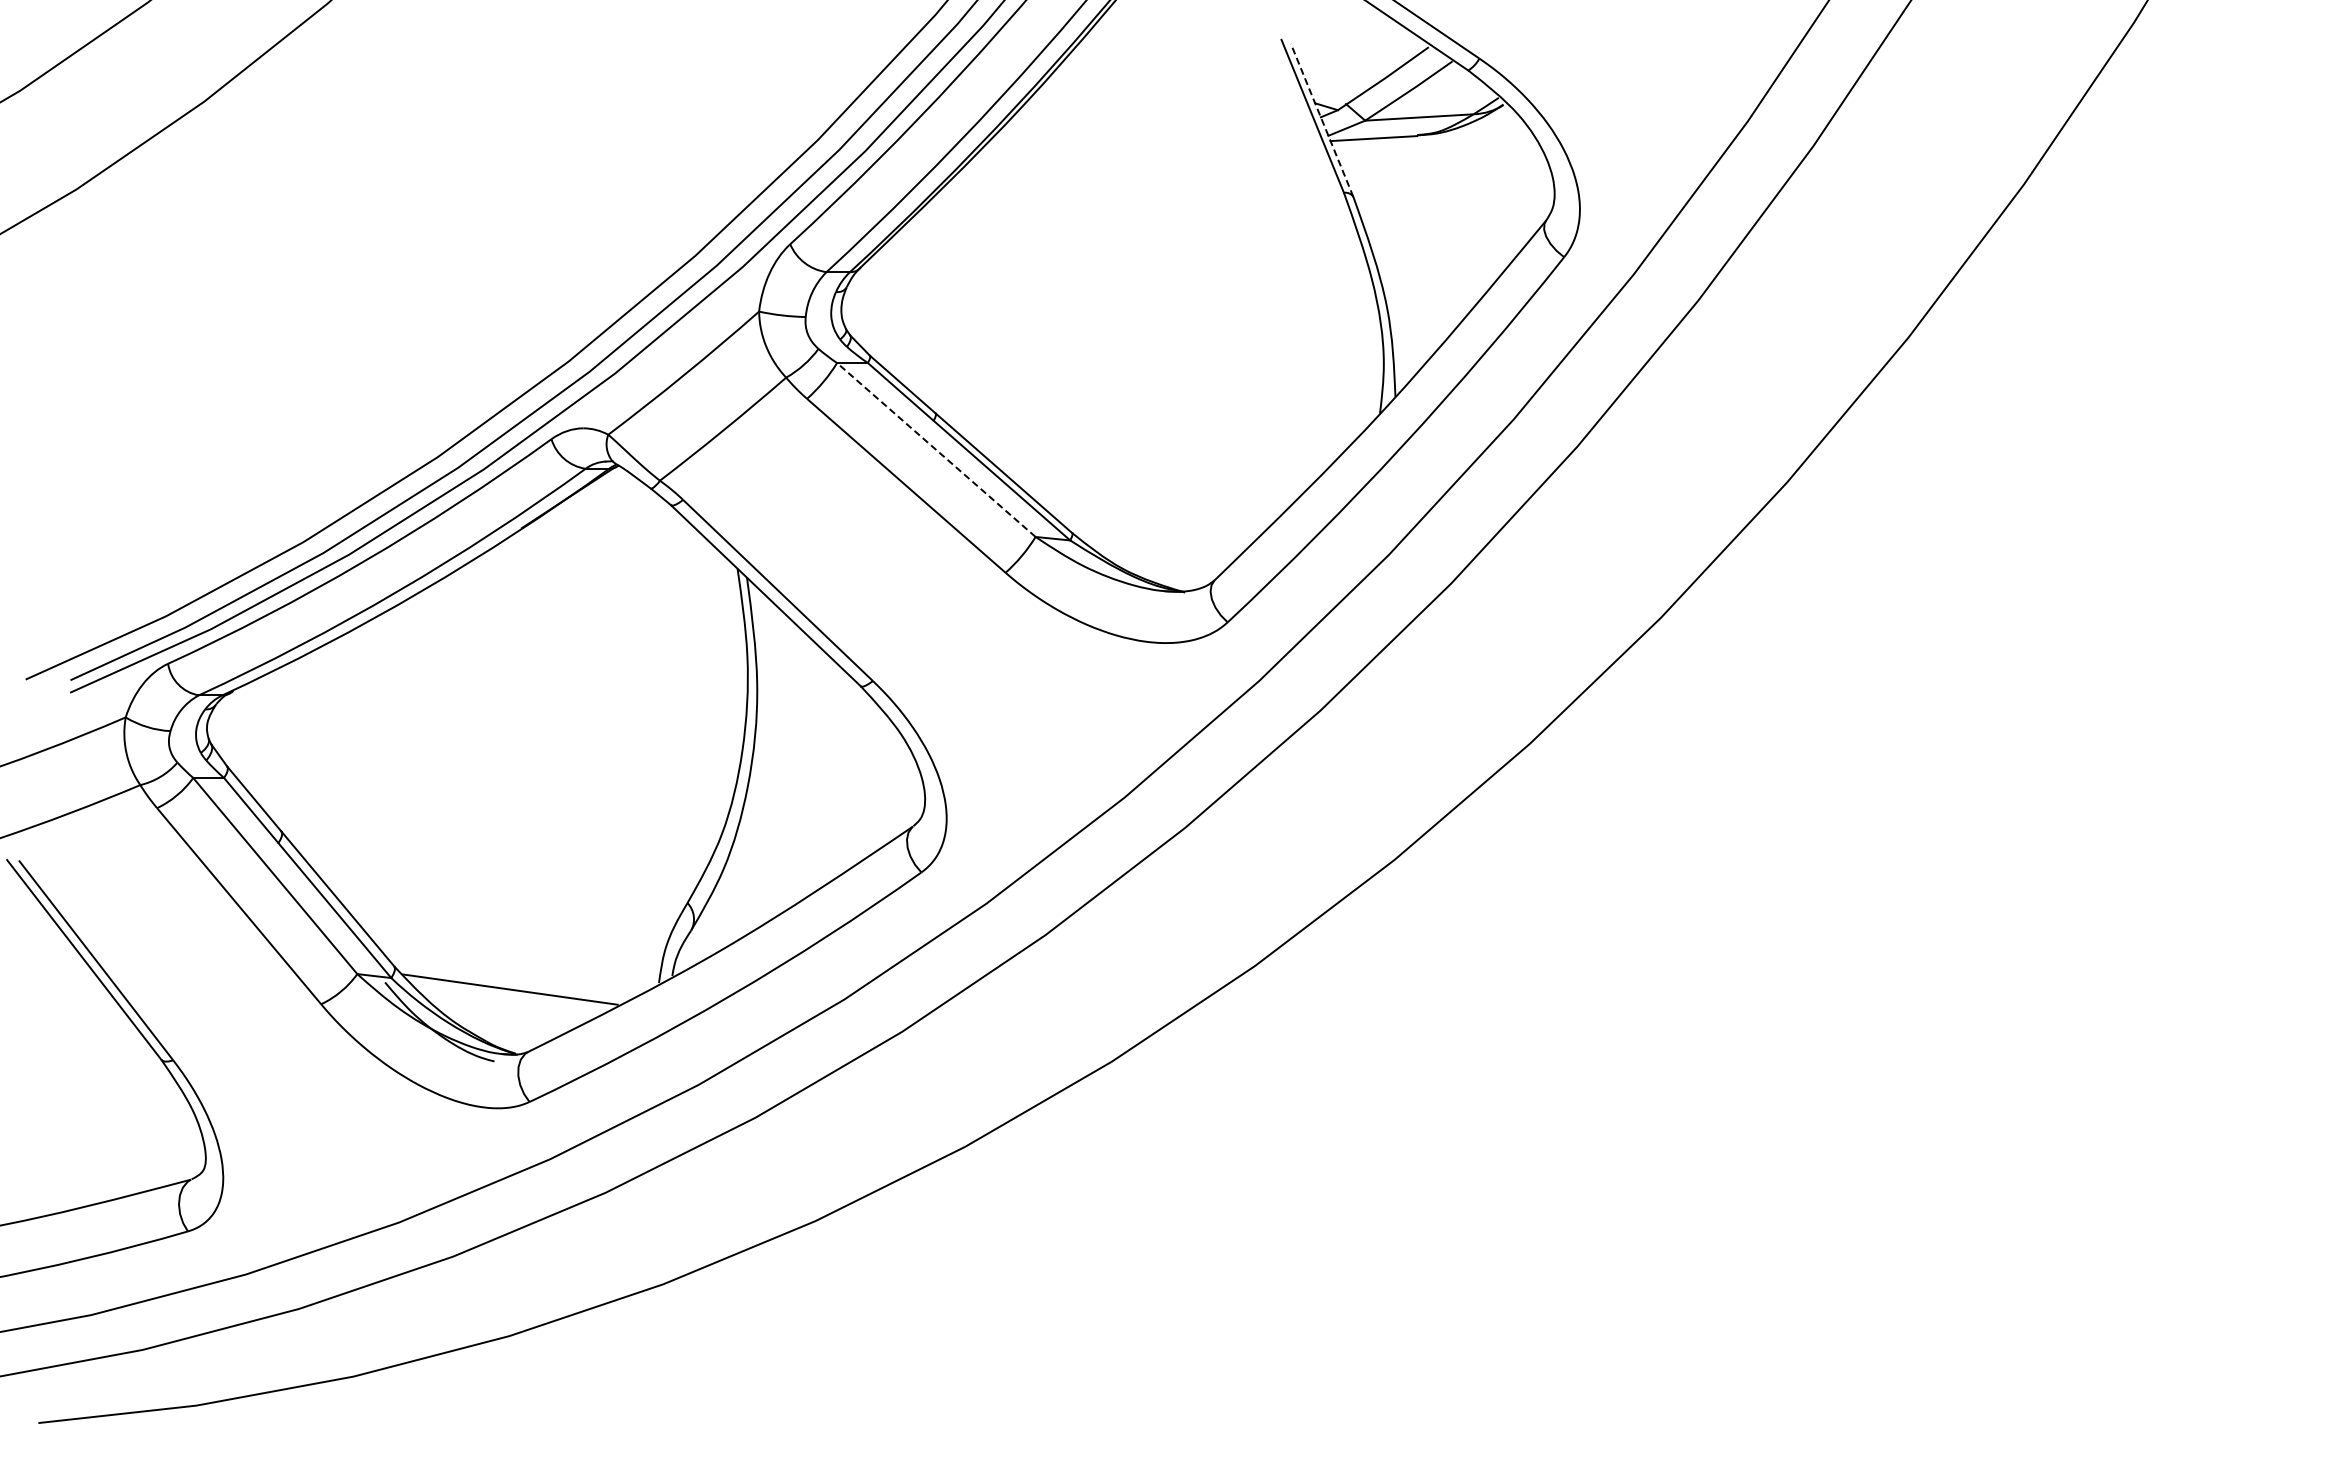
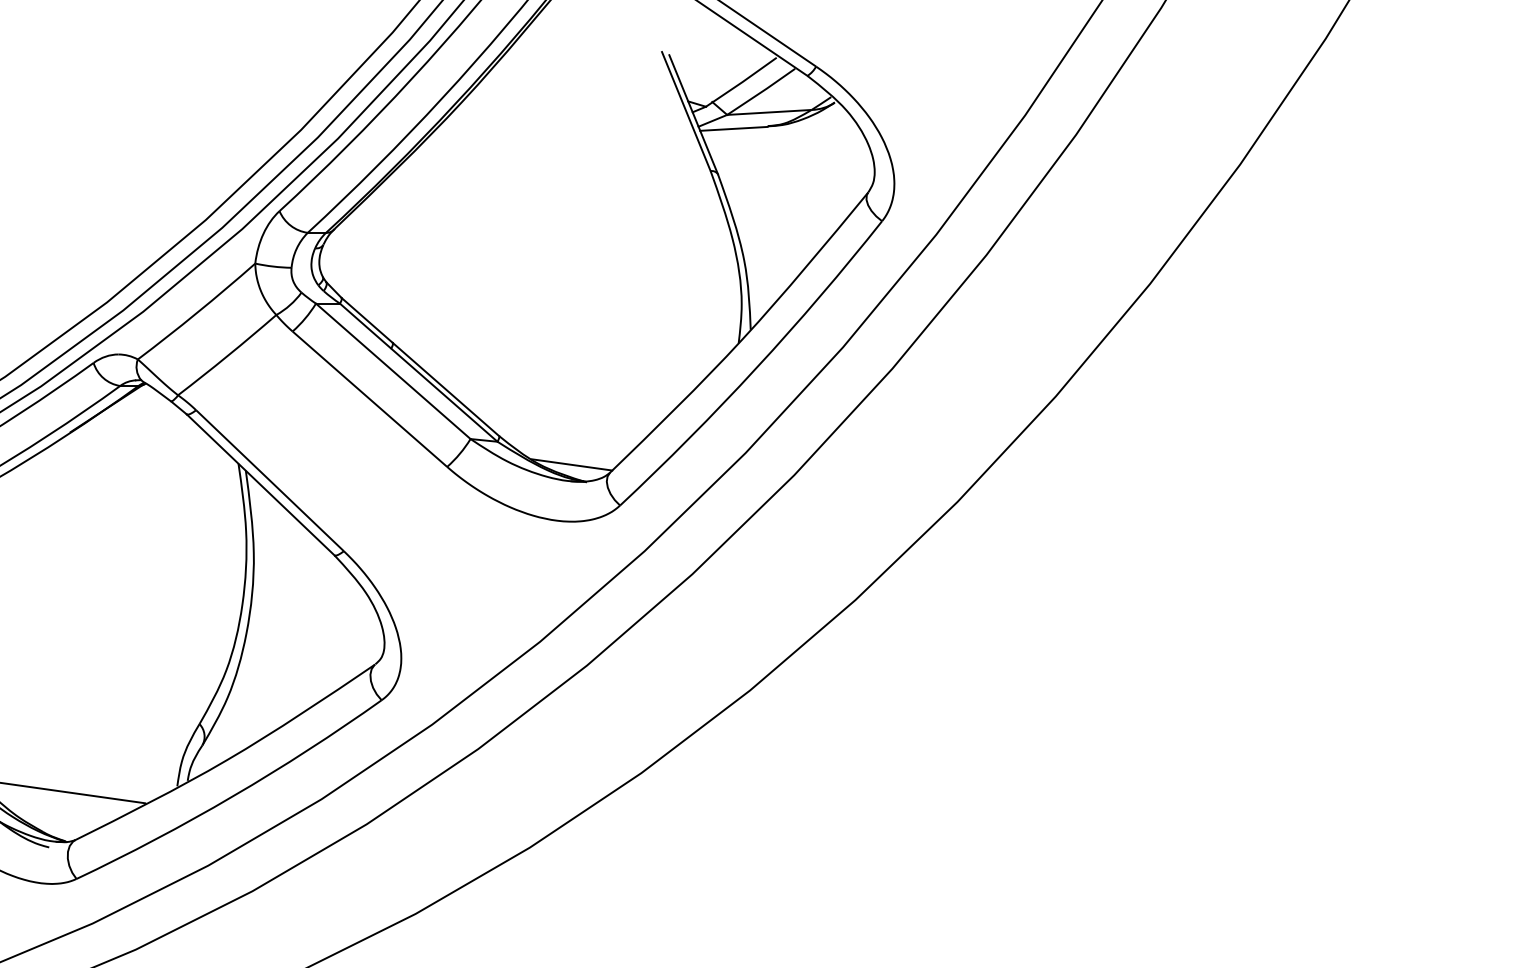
line: (1322, 120) -> (693, 114), dashed -> solid
line: (936, 450) -> (393, 371), dashed -> solid
line: (1165, 569) -> (571, 464), added

